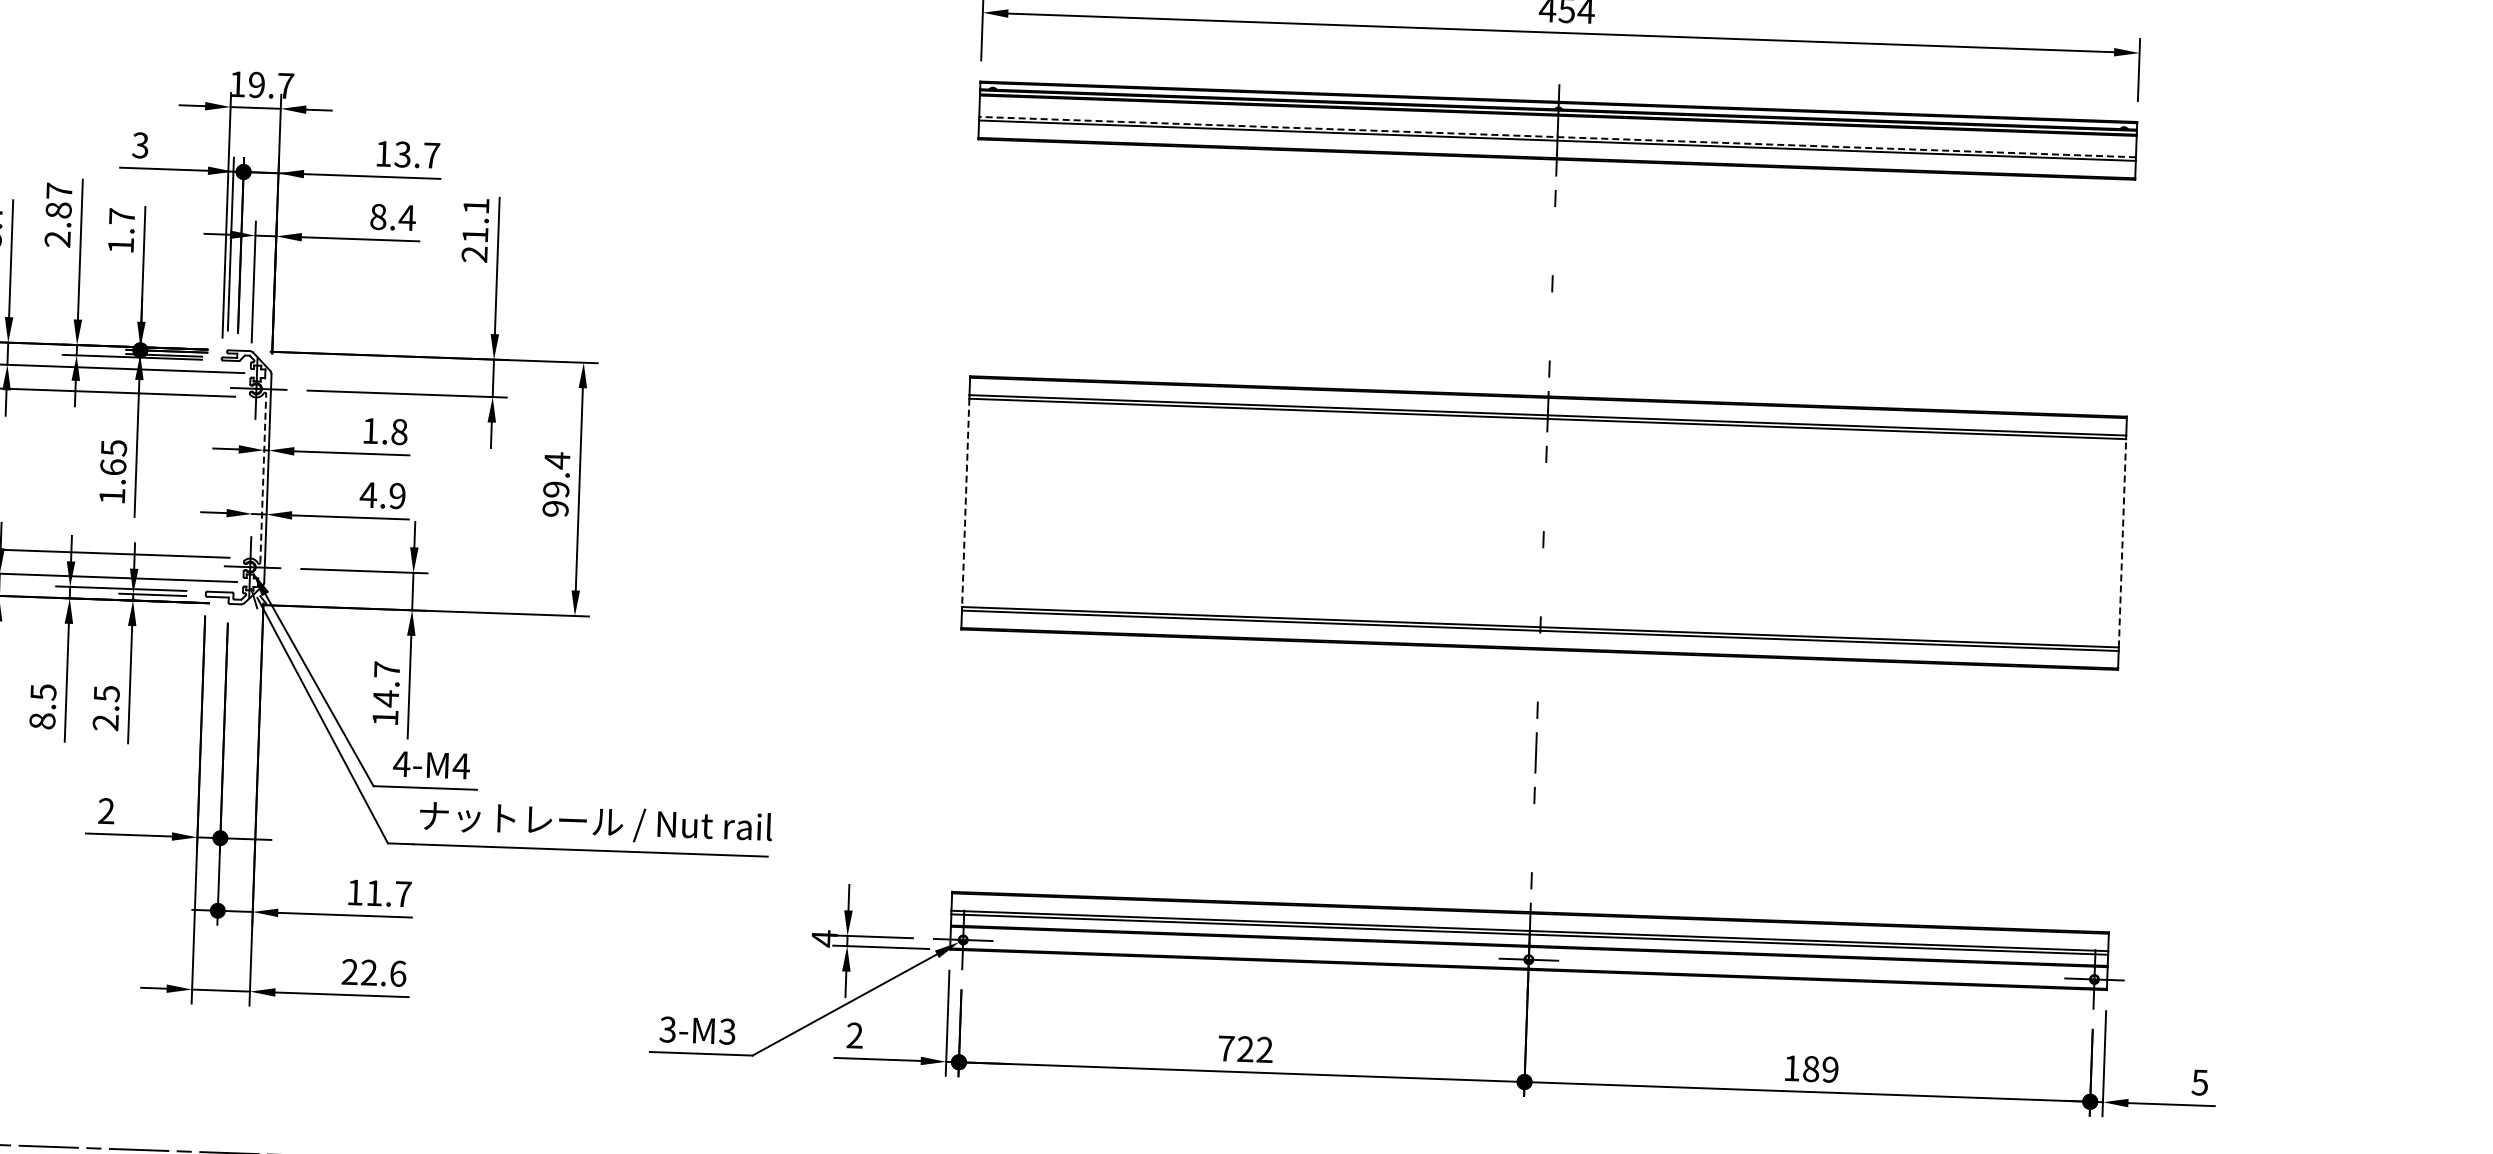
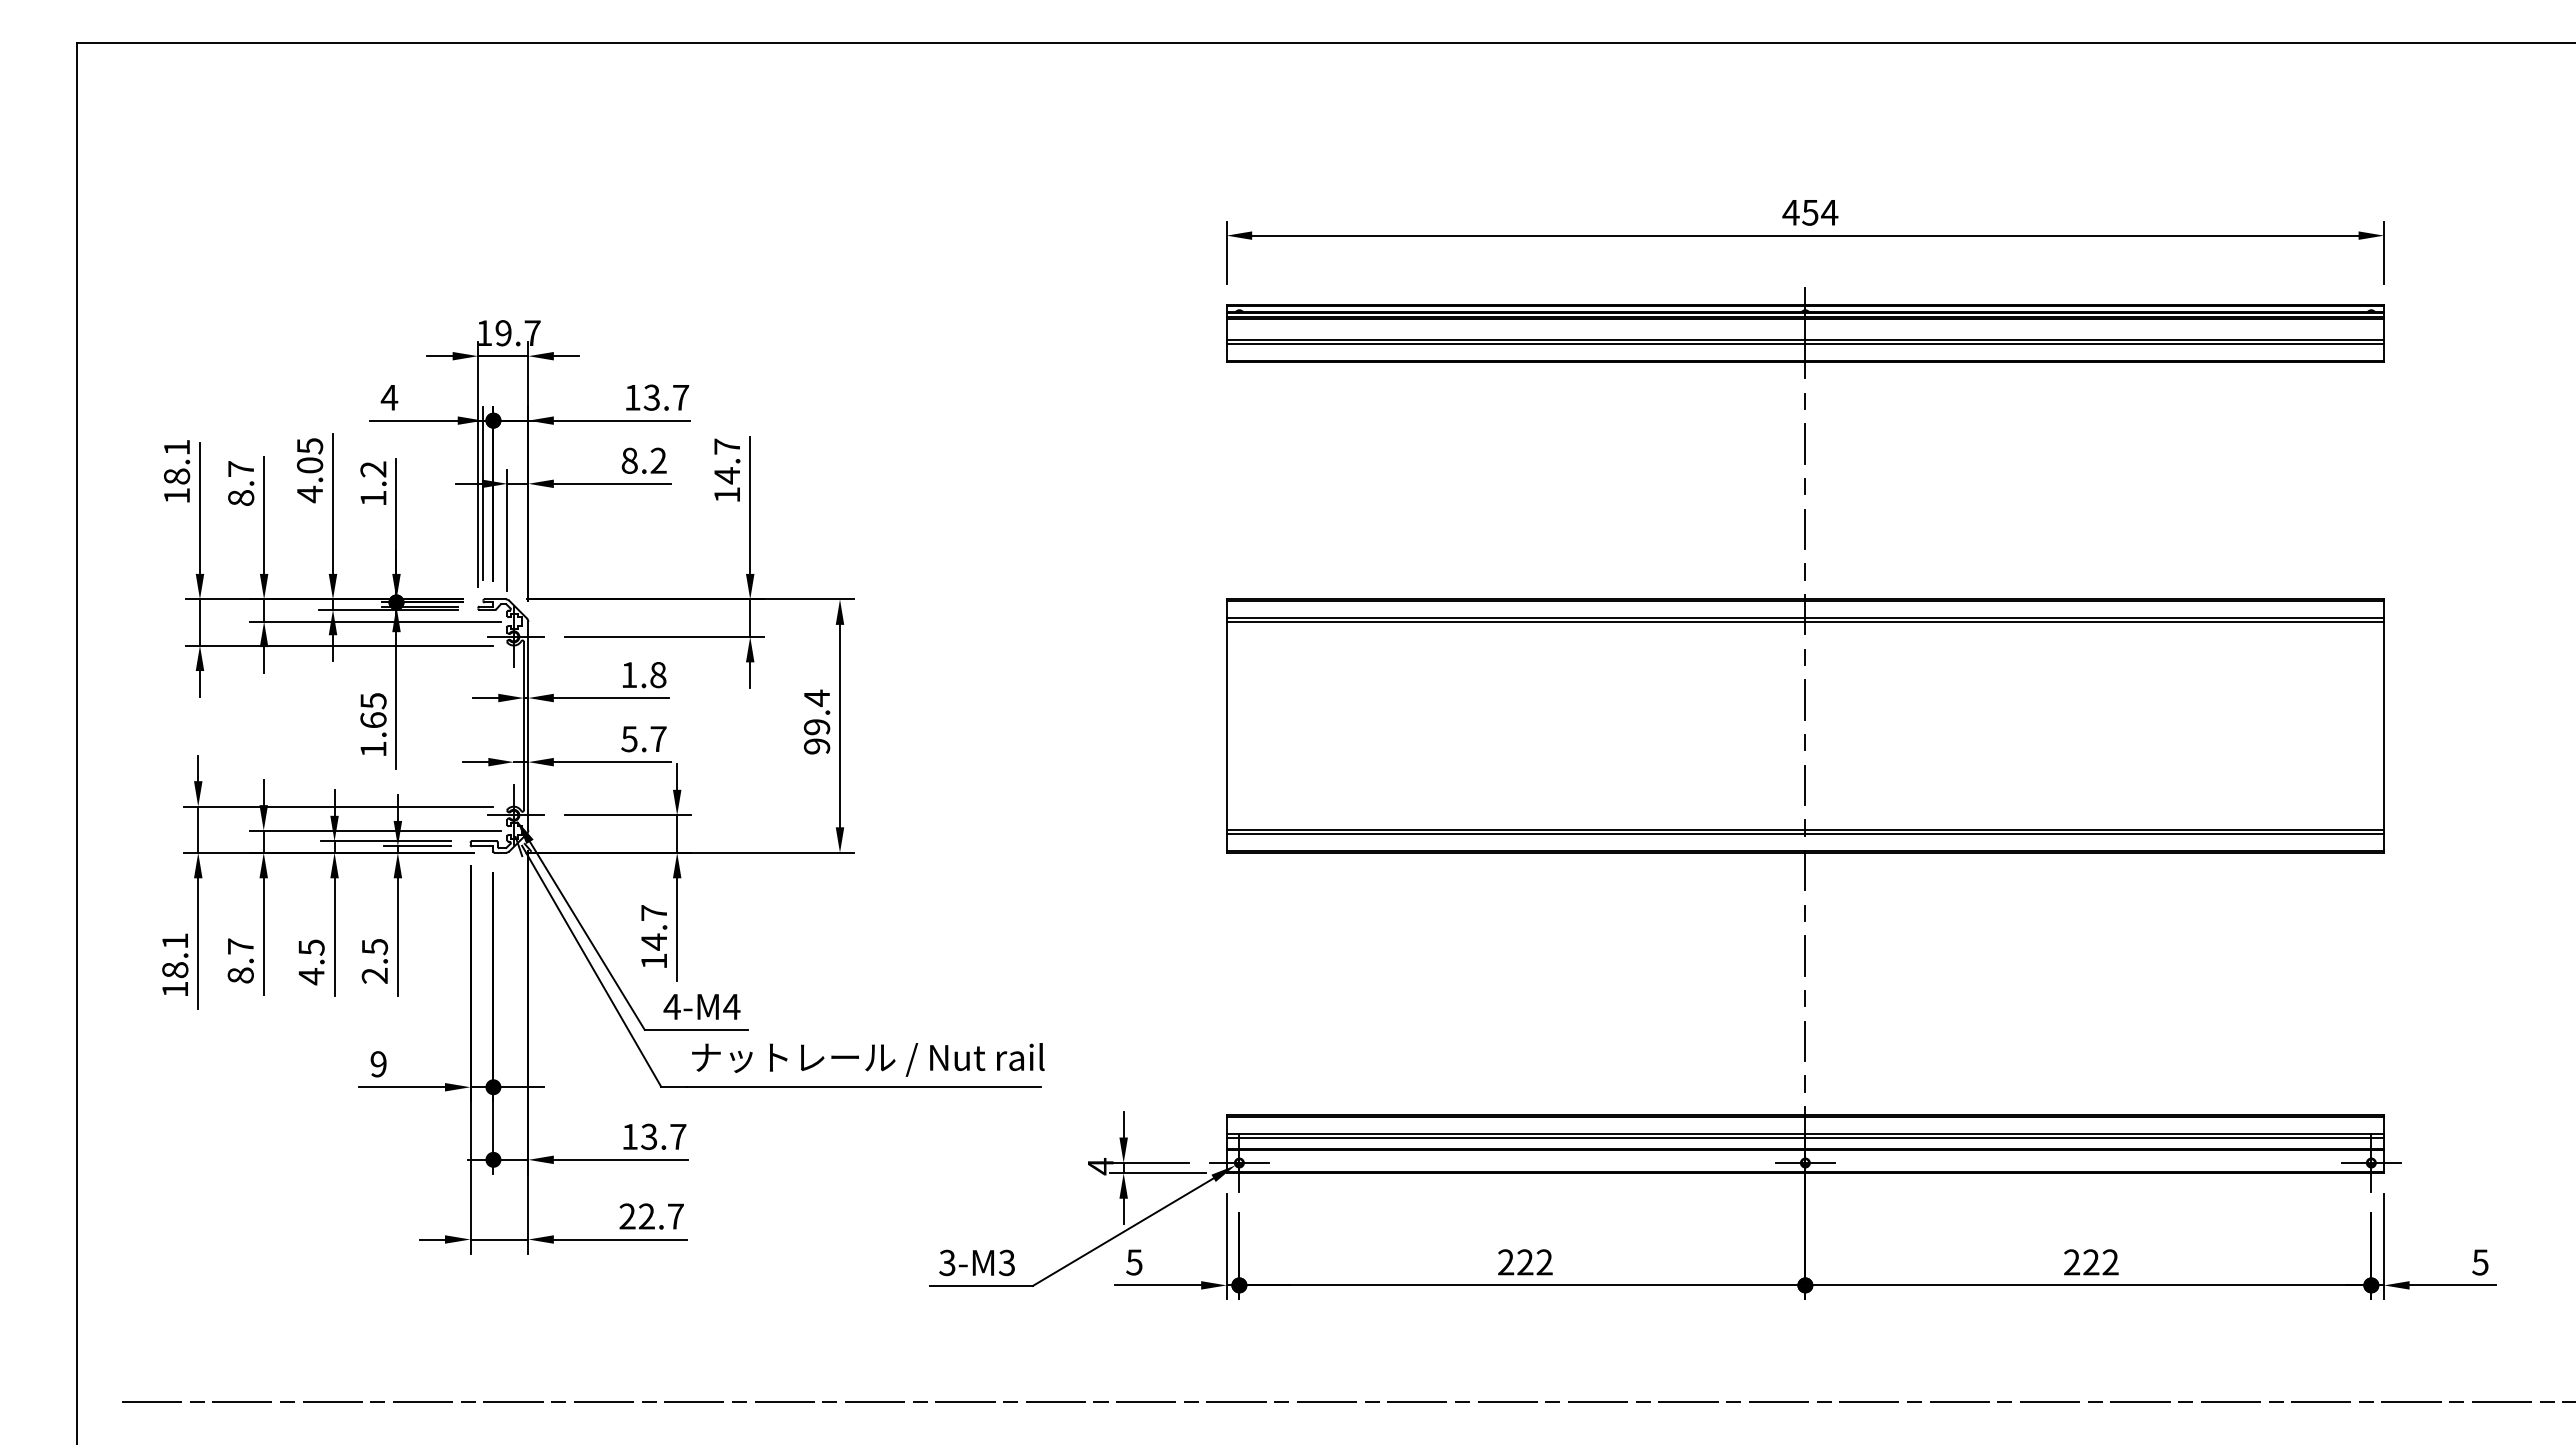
line: (1557, 136) -> (1805, 339), dashed -> solid
text: (140, 145) -> (389, 397), 3 -> 4
text: (58, 215) -> (309, 470), 2.87 -> 4.05
text: (122, 216) -> (373, 469), 1.7 -> 1.2
text: (407, 217) -> (658, 460), 8.4 -> 8.2
text: (474, 229) -> (726, 470), 21.1 -> 14.7
line: (1554, 240) -> (1805, 443), added
line: (1551, 326) -> (1805, 529), added
line: (263, 477) -> (523, 725), dashed -> solid
text: (382, 495) -> (643, 739), 4.9 -> 5.7
line: (1545, 496) -> (1805, 699), added
line: (965, 503) -> (1226, 726), dashed -> solid
line: (2122, 542) -> (2384, 725), dashed -> solid
line: (1542, 582) -> (1805, 785), added
line: (1539, 667) -> (1805, 870), added
text: (42, 721) -> (311, 976), 8.5 -> 4.5
text: (106, 811) -> (378, 1064), 2 -> 9
line: (1533, 838) -> (1805, 1041), added
text: (374, 892) -> (649, 1136), 11.7 -> 13.7
text: (398, 973) -> (676, 1216), 22.6 -> 22.7
text: (854, 1035) -> (1134, 1262), 2 -> 5
text: (1226, 1048) -> (1506, 1262), 722 -> 222
text: (1811, 1069) -> (2091, 1262), 189 -> 222

